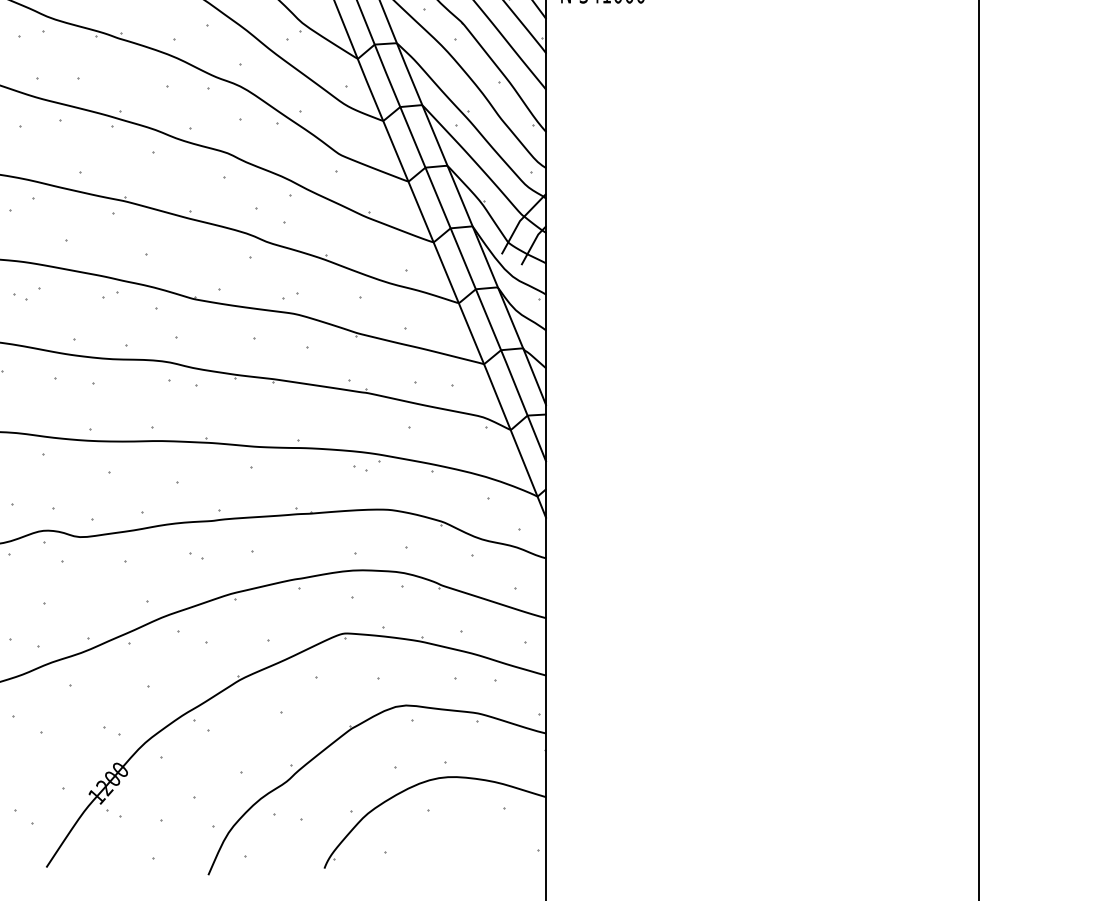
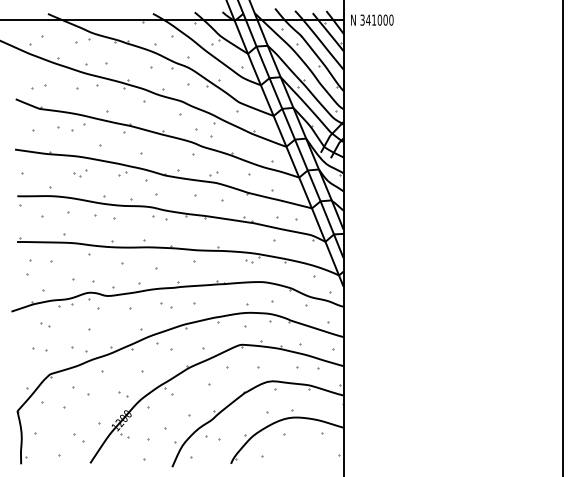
part: (196, 555) -> (166, 305), size x1.6

